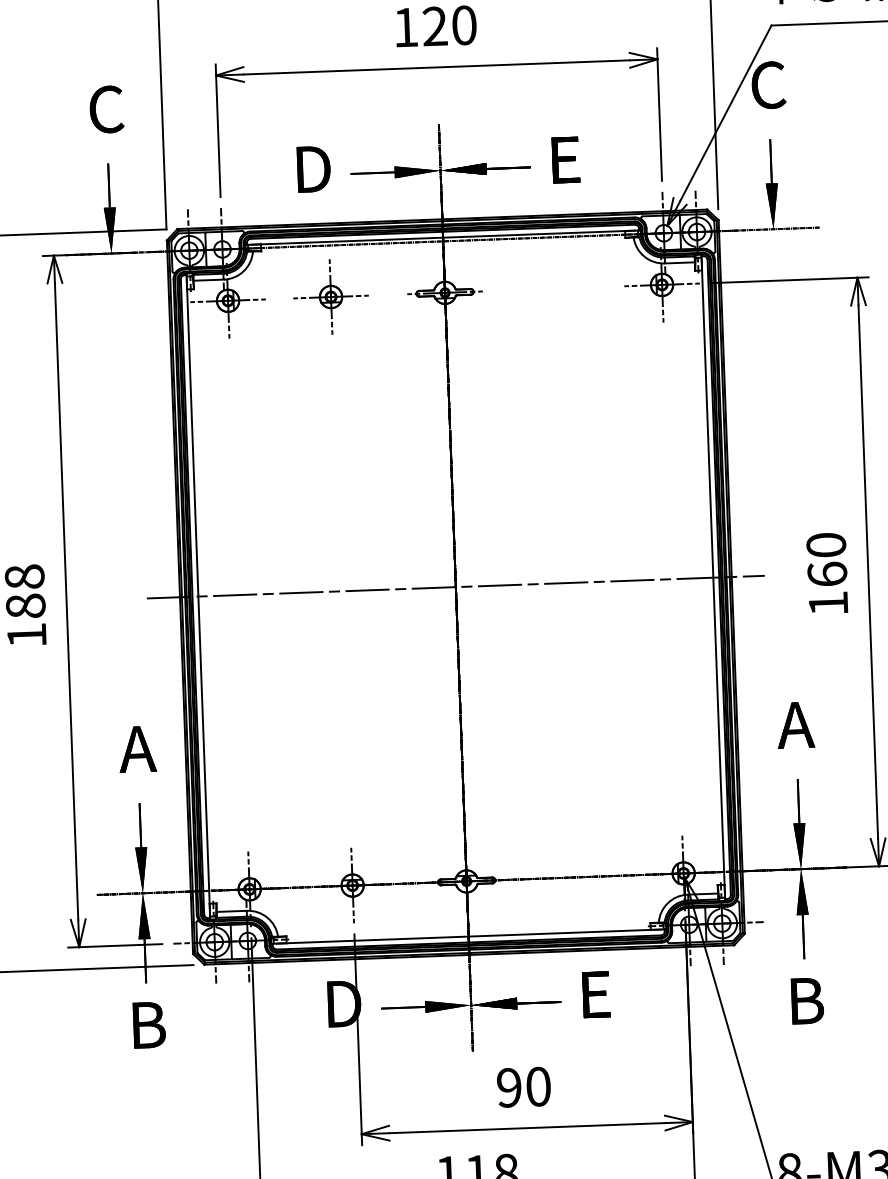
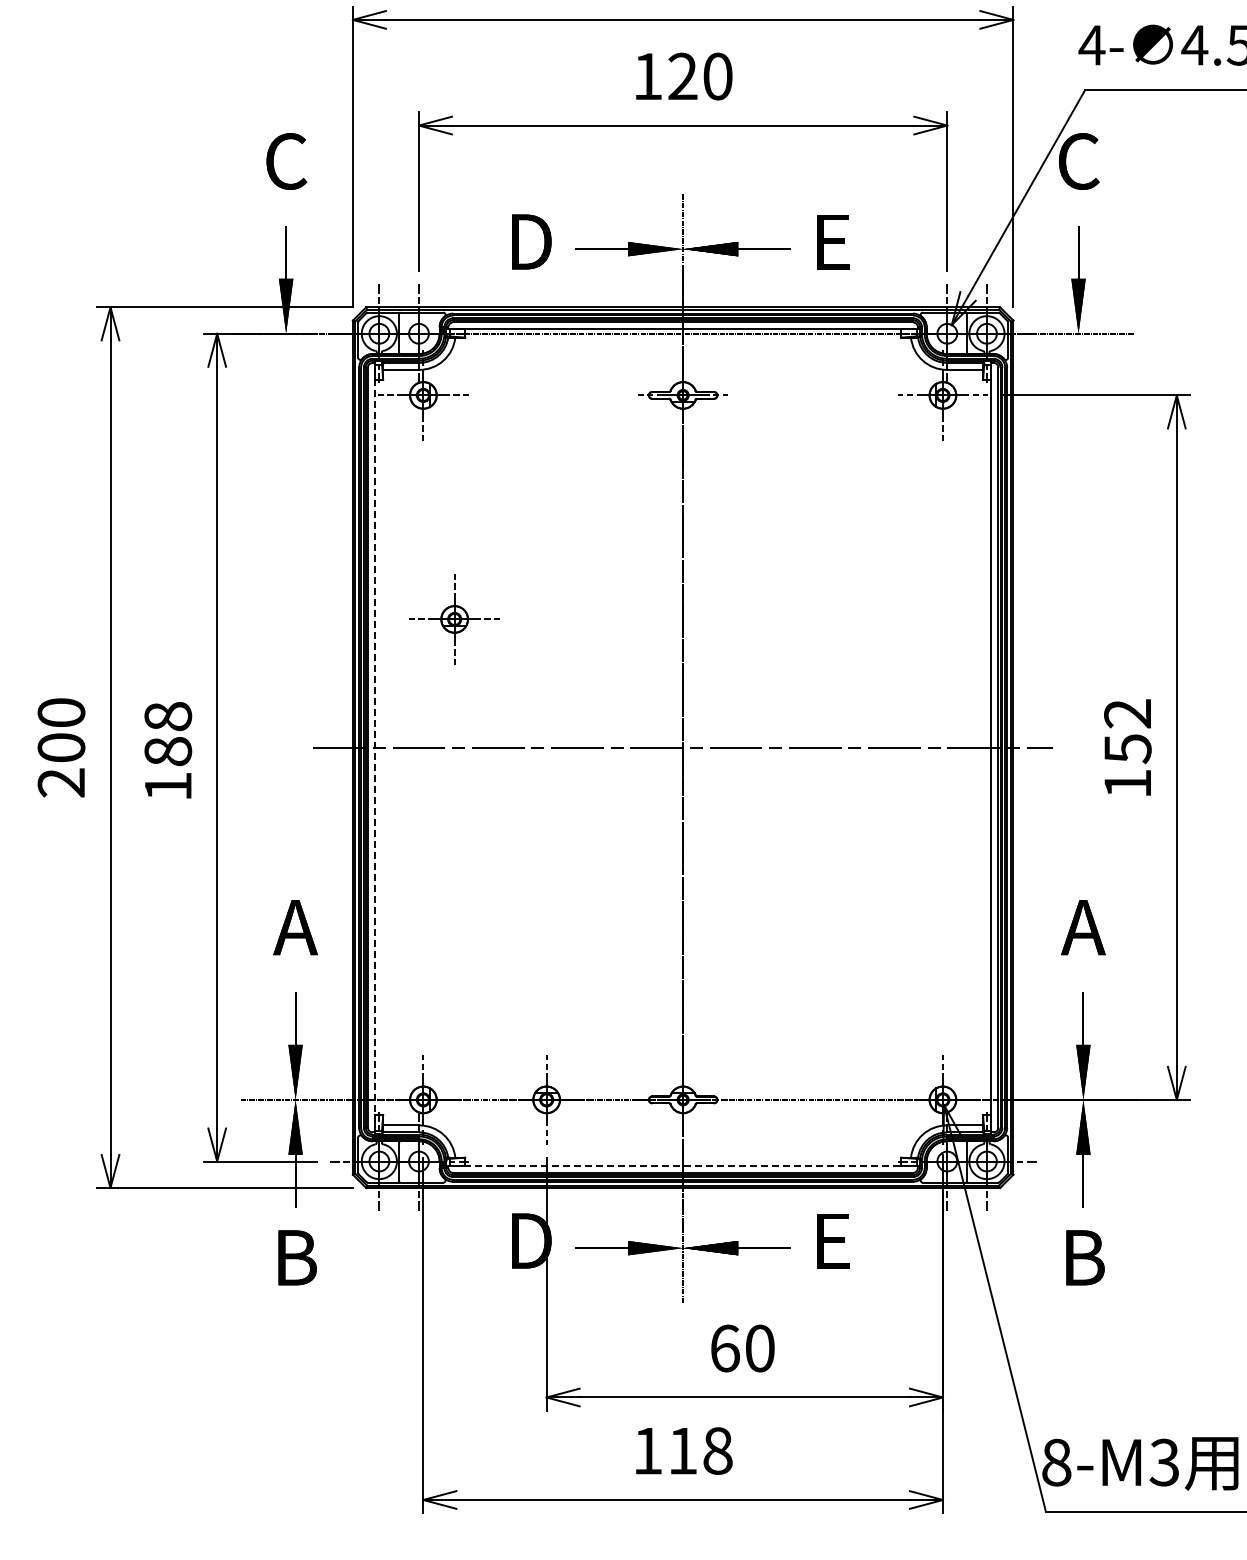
part: (330, 297) -> (454, 619), moved
text: (826, 560) -> (1127, 731), 160 -> 152
line: (198, 596) -> (374, 747), solid -> dashed
line: (468, 936) -> (683, 1165), solid -> dashed
text: (509, 1087) -> (725, 1348), 90 -> 60

